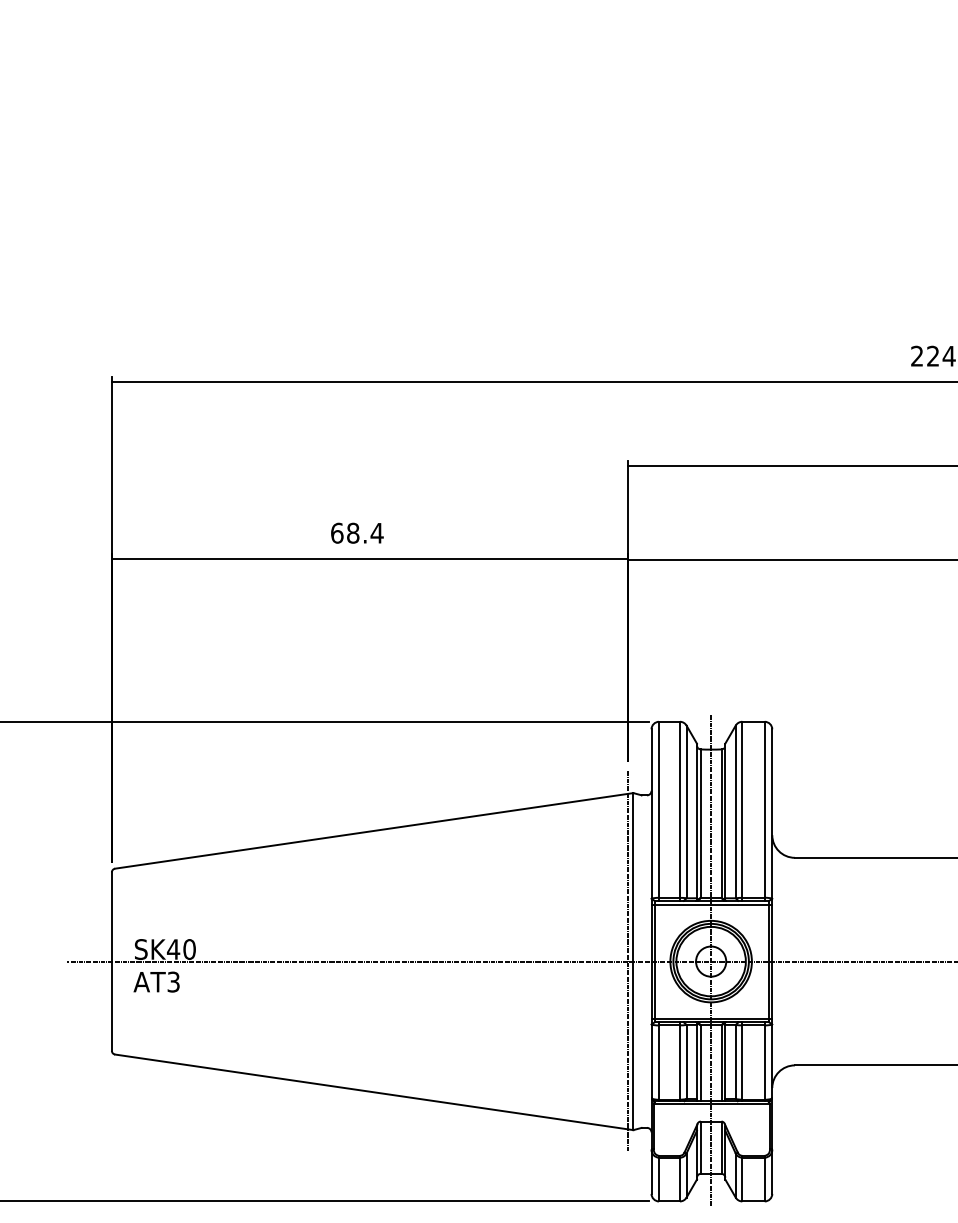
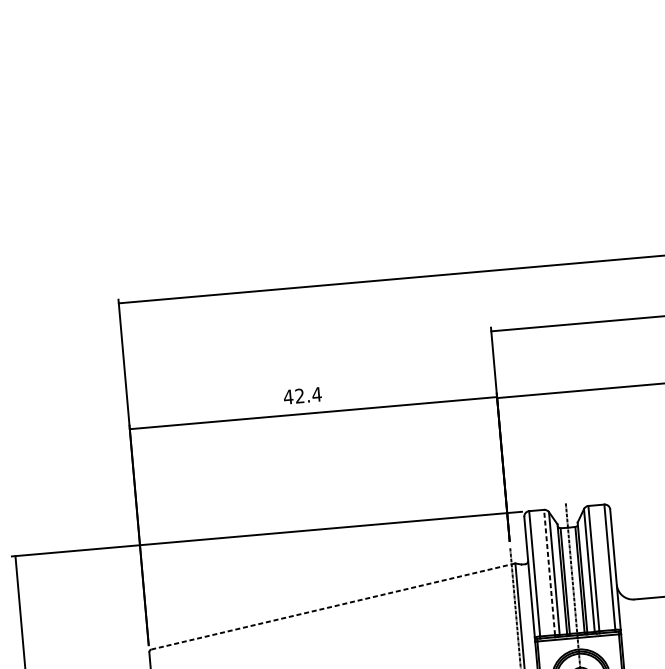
text: (344, 532) -> (293, 396), 68.4 -> 42.4
line: (679, 809) -> (549, 572), solid -> dashed
line: (374, 830) -> (333, 606), solid -> dashed

